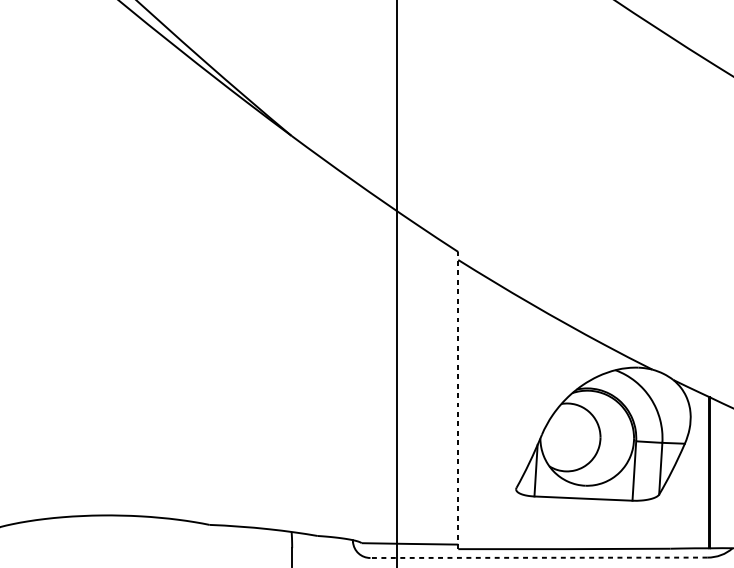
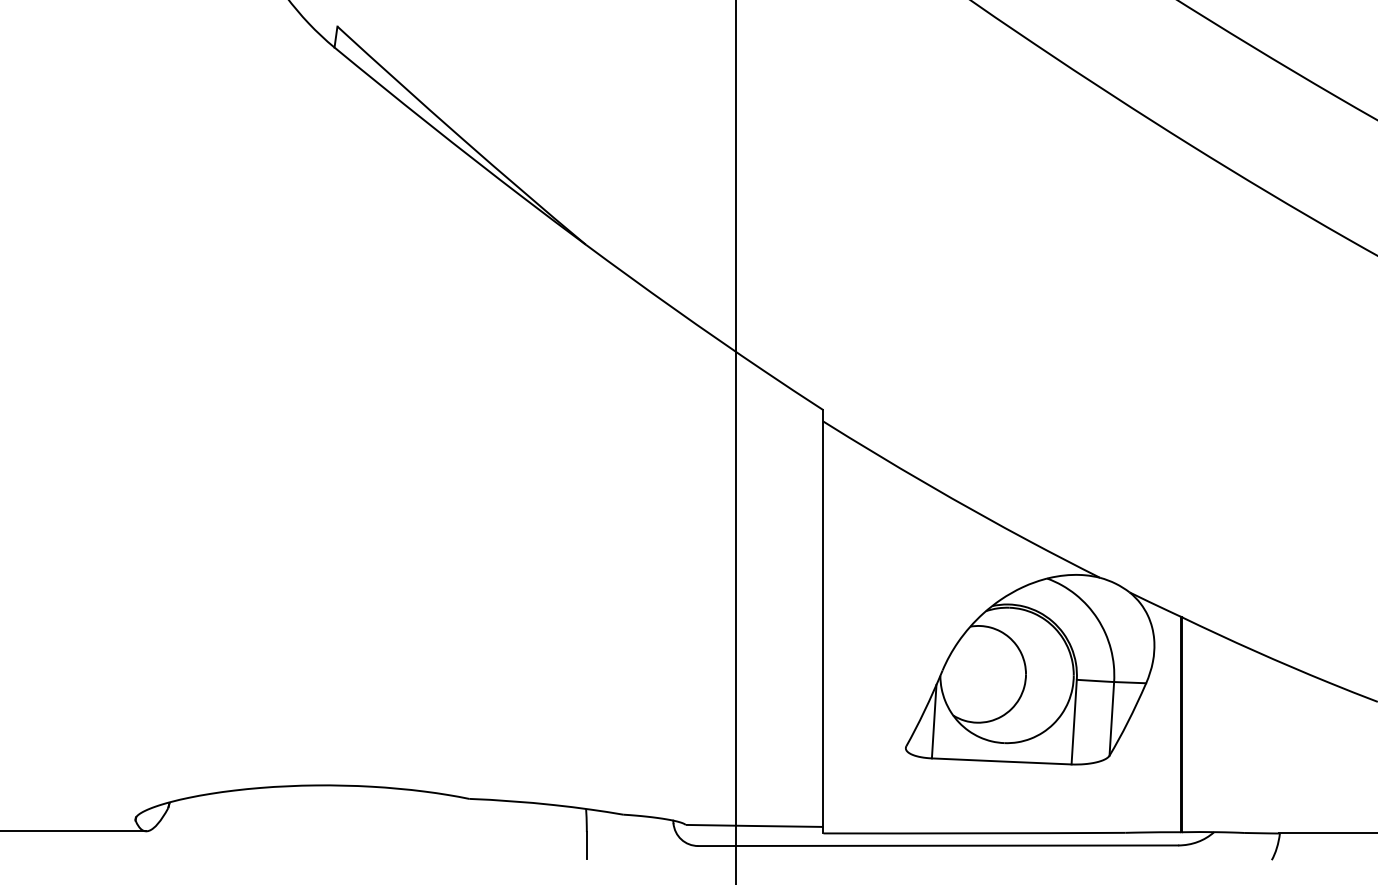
line: (458, 400) -> (823, 621), dashed -> solid
line: (539, 557) -> (938, 845), dashed -> solid

